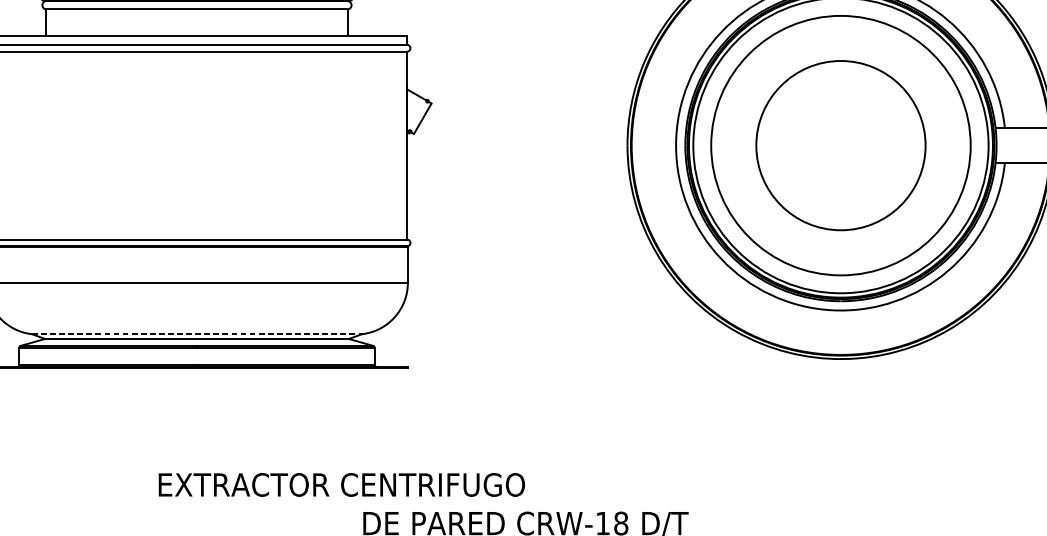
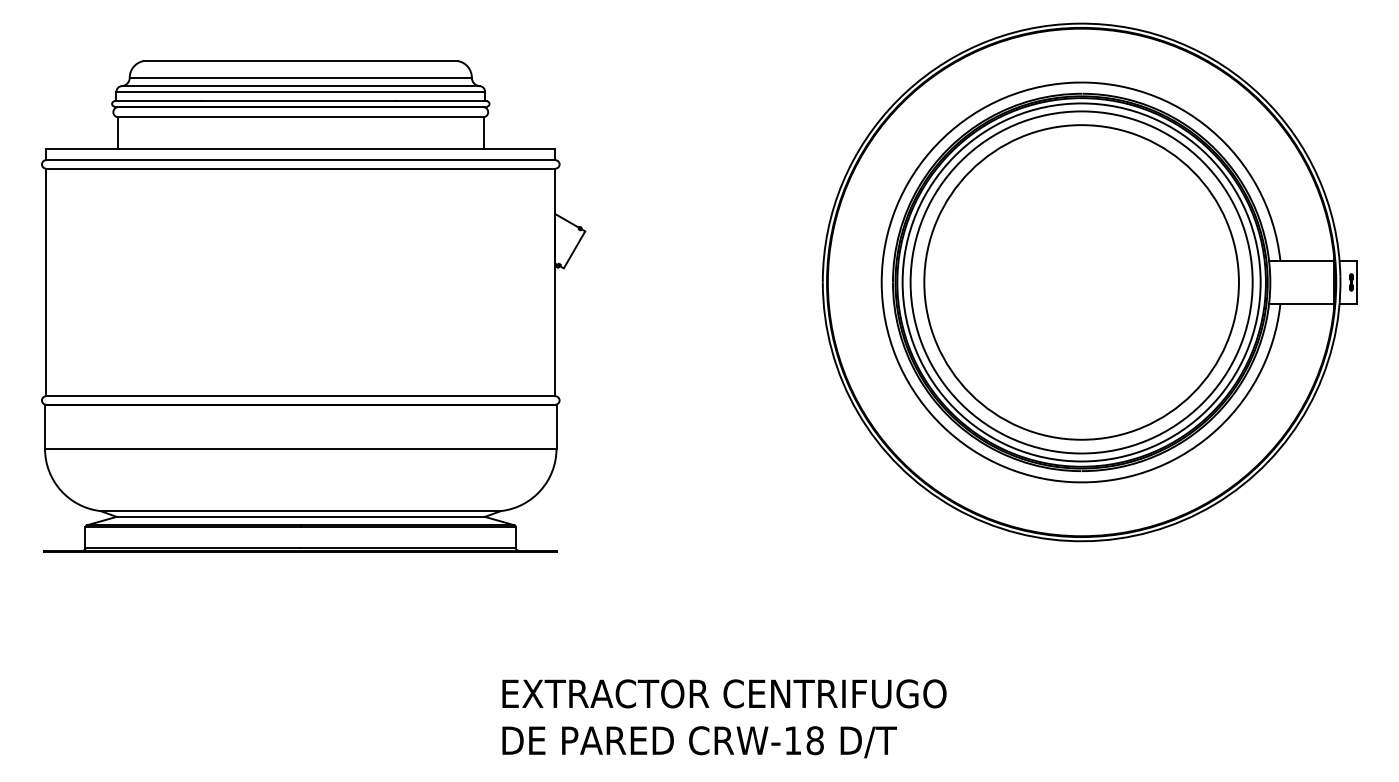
circle: (840, 145) -> (1081, 282), size x1.67
line: (197, 334) -> (301, 511), dashed -> solid
text: (341, 484) -> (724, 693), moved

